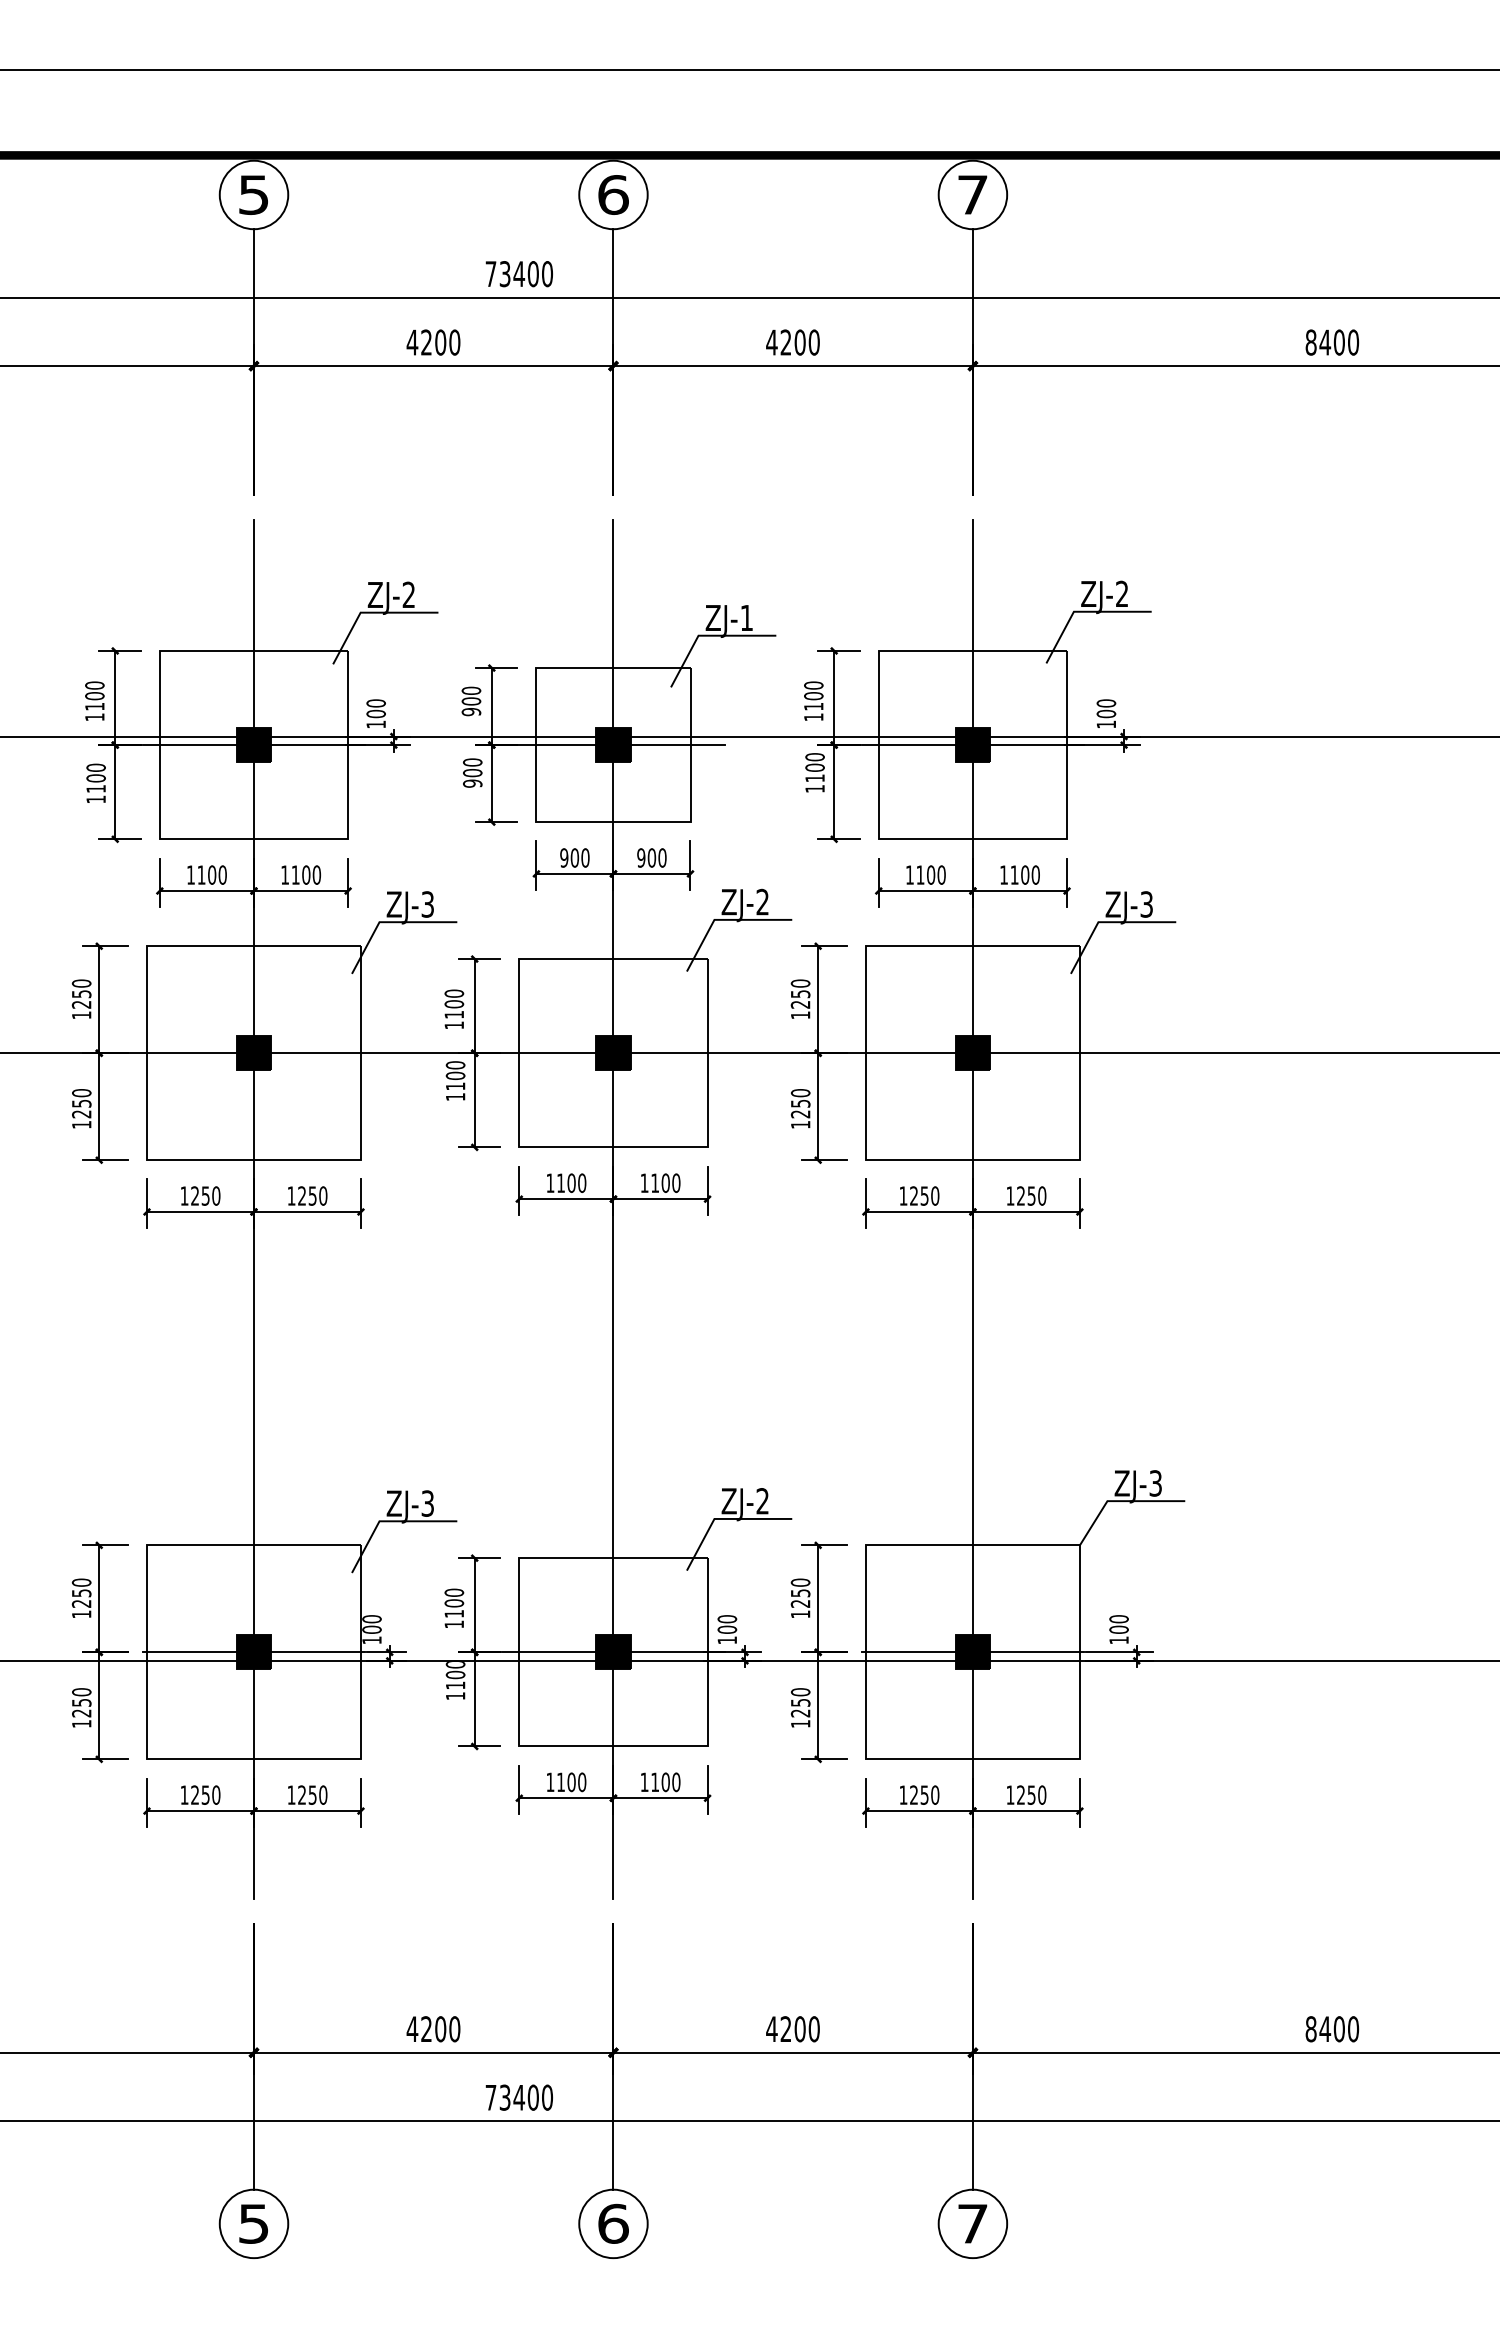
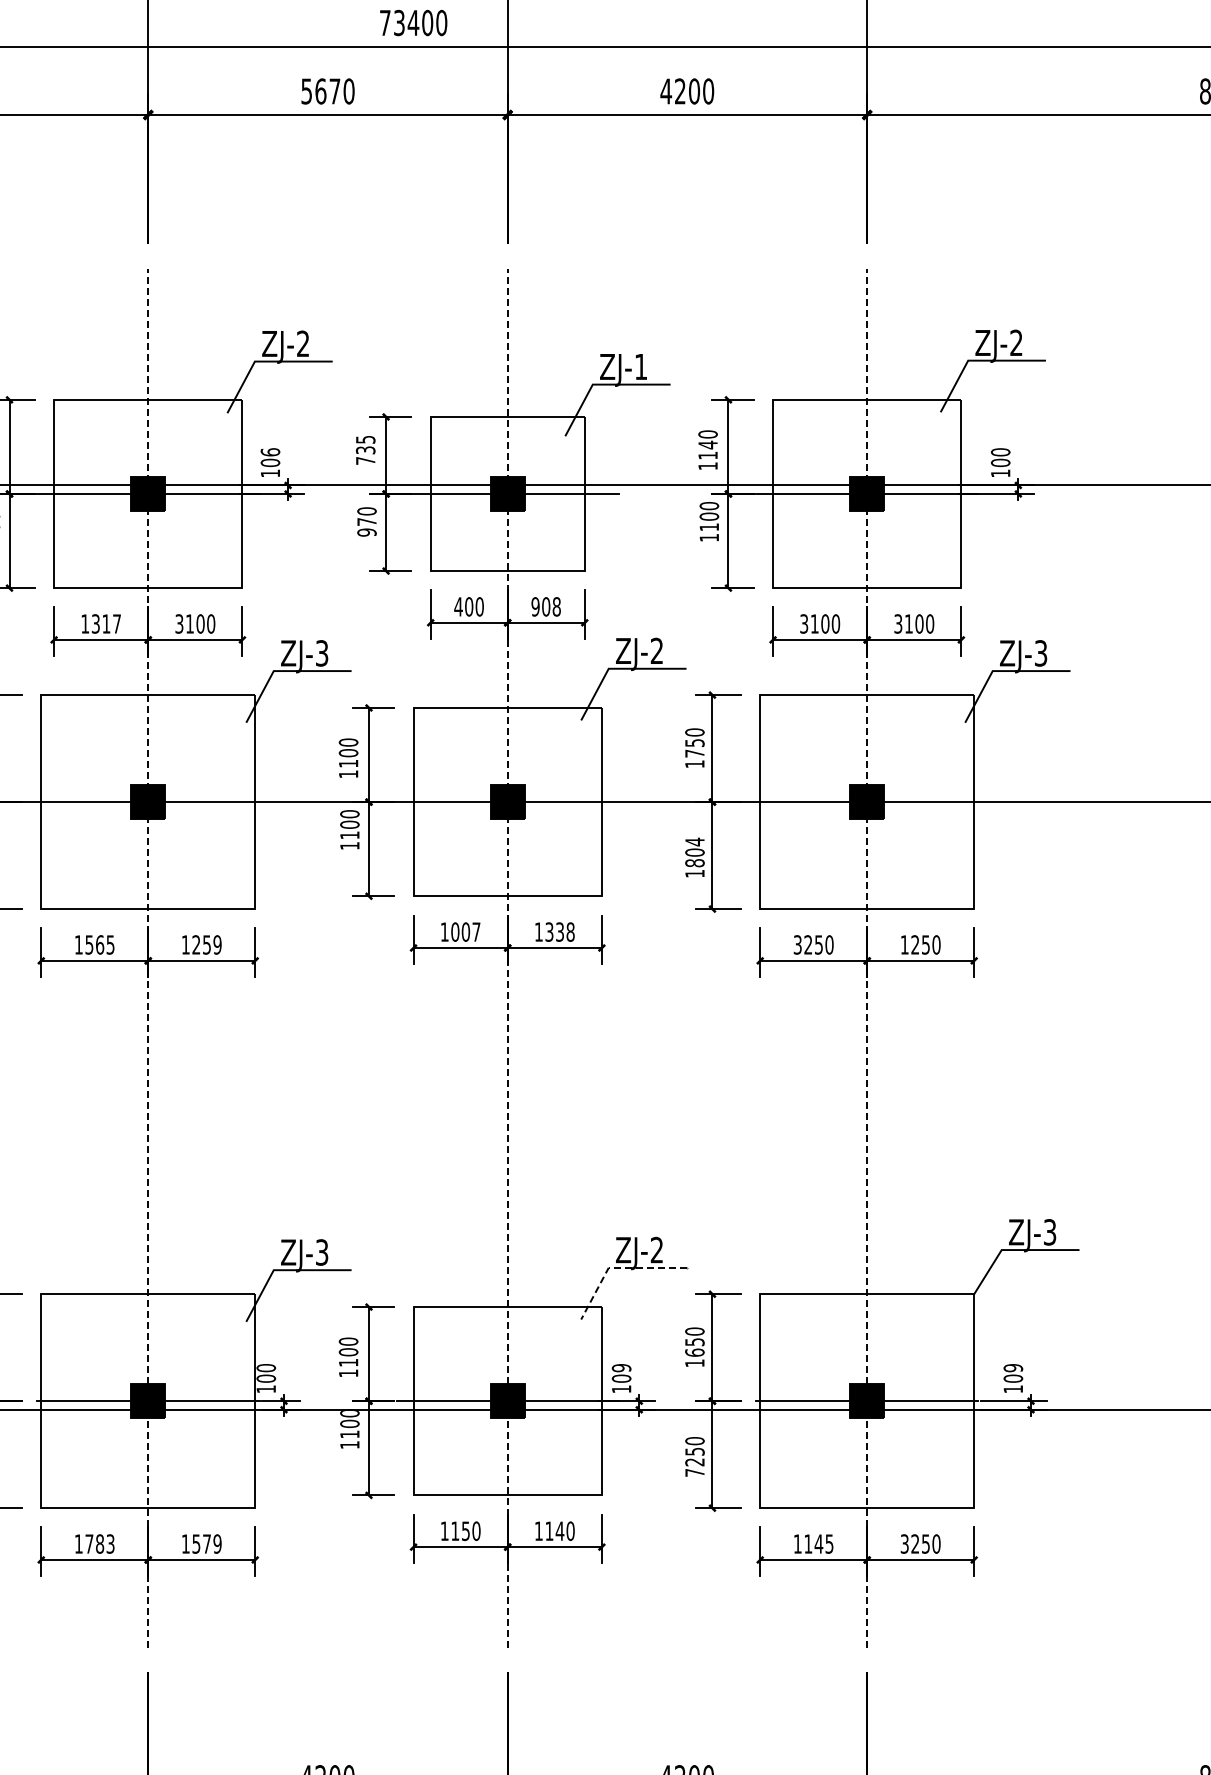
text: (426, 342) -> (320, 91), 4200 -> 5670
text: (813, 695) -> (707, 444), 1100 -> 1140
text: (471, 701) -> (365, 450), 900 -> 735
text: (375, 703) -> (269, 452), 100 -> 106
text: (472, 773) -> (366, 522), 900 -> 970
text: (563, 857) -> (457, 606), 900 -> 400
text: (662, 857) -> (556, 606), 900 -> 908
text: (211, 874) -> (105, 623), 1100 -> 1317
text: (285, 874) -> (179, 623), 1100 -> 3100
text: (909, 874) -> (803, 623), 1100 -> 3100
text: (1003, 874) -> (897, 623), 1100 -> 3100
text: (800, 1004) -> (694, 753), 1250 -> 1750
text: (800, 1103) -> (694, 852), 1250 -> 1804
text: (571, 1182) -> (465, 931), 1100 -> 1007
text: (665, 1183) -> (559, 932), 1100 -> 1338
text: (205, 1195) -> (99, 944), 1250 -> 1565
text: (323, 1195) -> (217, 944), 1250 -> 1259
text: (903, 1195) -> (797, 944), 1250 -> 3250
line: (254, 1208) -> (148, 957), solid -> dashed
line: (613, 1208) -> (507, 957), solid -> dashed
line: (972, 1208) -> (866, 957), solid -> dashed
line: (723, 1518) -> (617, 1267), solid -> dashed
text: (800, 1603) -> (694, 1352), 1250 -> 1650
text: (727, 1619) -> (621, 1368), 100 -> 109
text: (1118, 1619) -> (1012, 1368), 100 -> 109
text: (800, 1723) -> (694, 1472), 1250 -> 7250
text: (571, 1782) -> (465, 1531), 1100 -> 1150
text: (665, 1782) -> (559, 1531), 1100 -> 1140
text: (205, 1794) -> (99, 1543), 1250 -> 1783
text: (312, 1794) -> (206, 1543), 1250 -> 1579
text: (924, 1794) -> (818, 1543), 1250 -> 1145
text: (1010, 1794) -> (904, 1543), 1250 -> 3250

